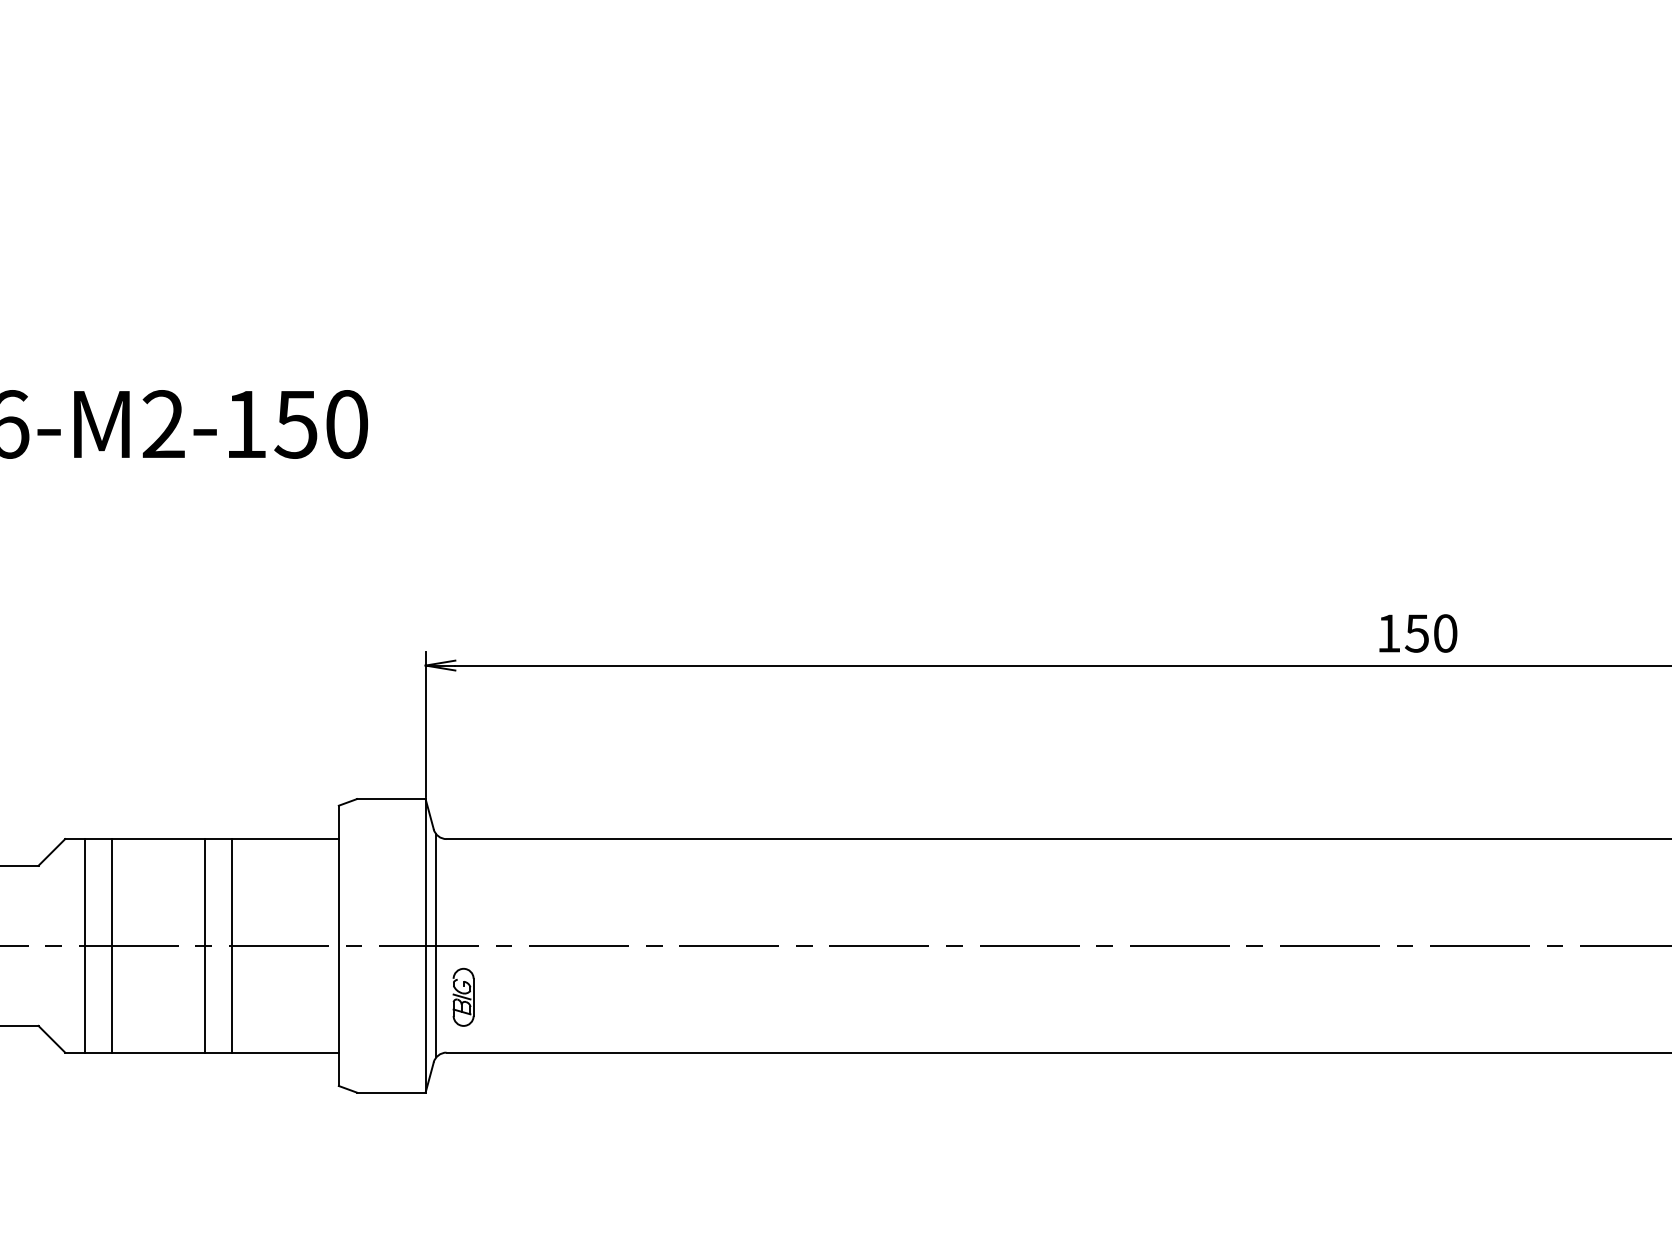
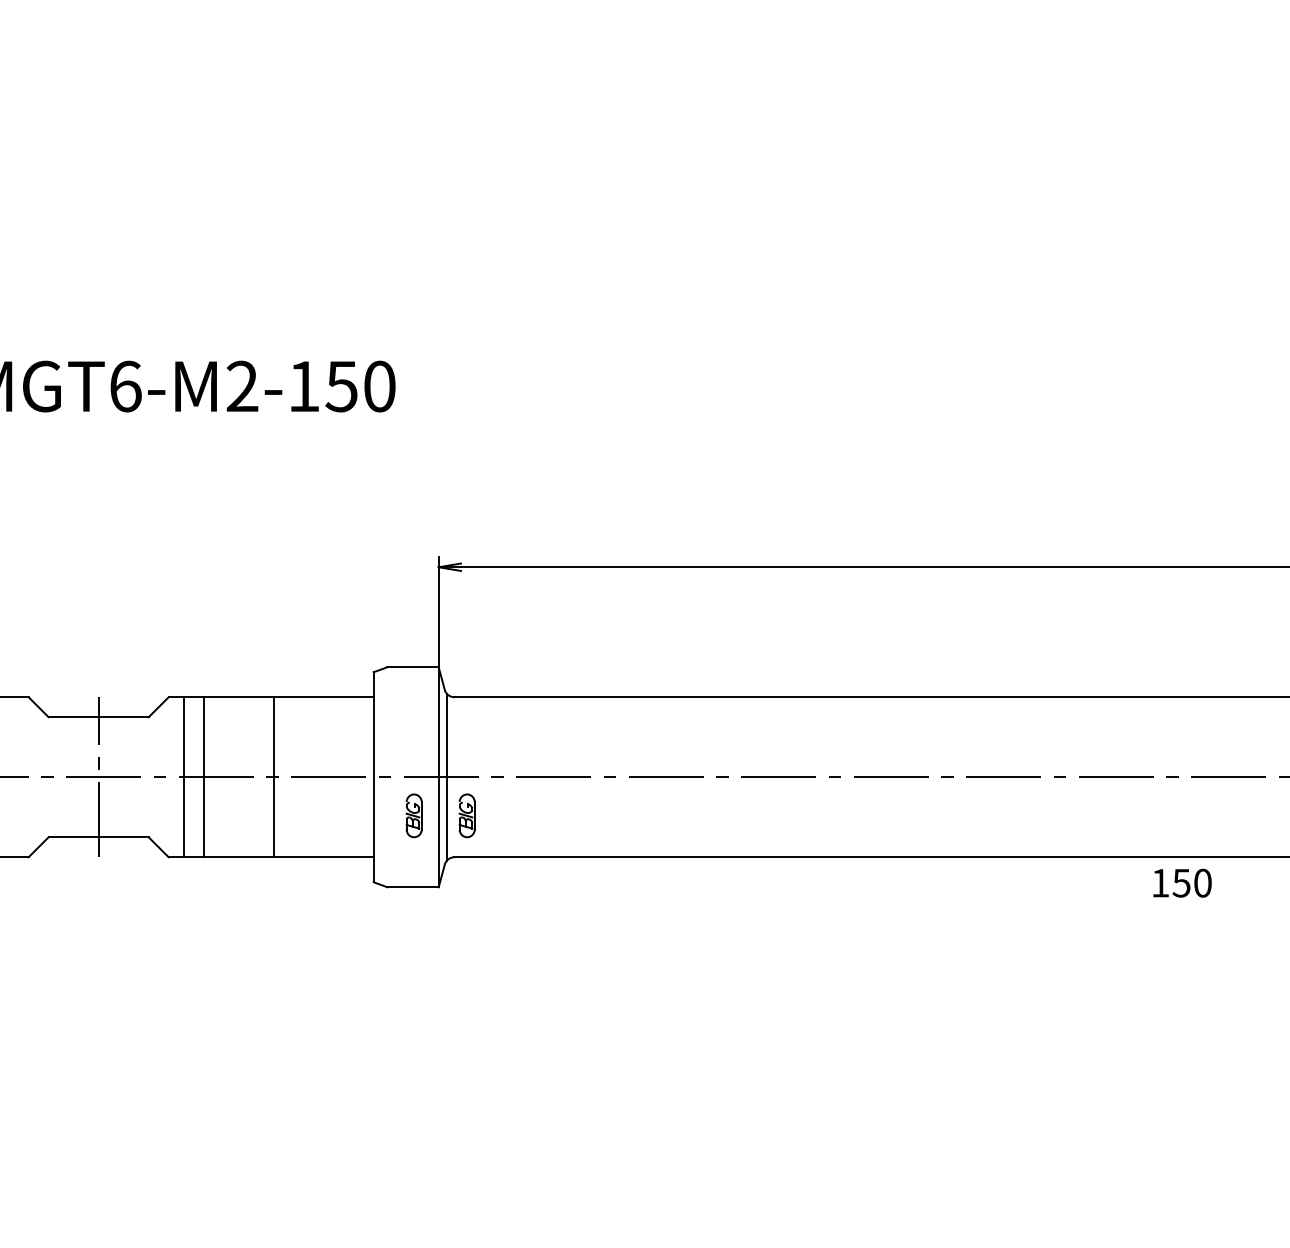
text: (1418, 632) -> (1182, 882), moved
line: (231, 946) -> (293, 777), removed
part: (391, 996) -> (413, 815), added

